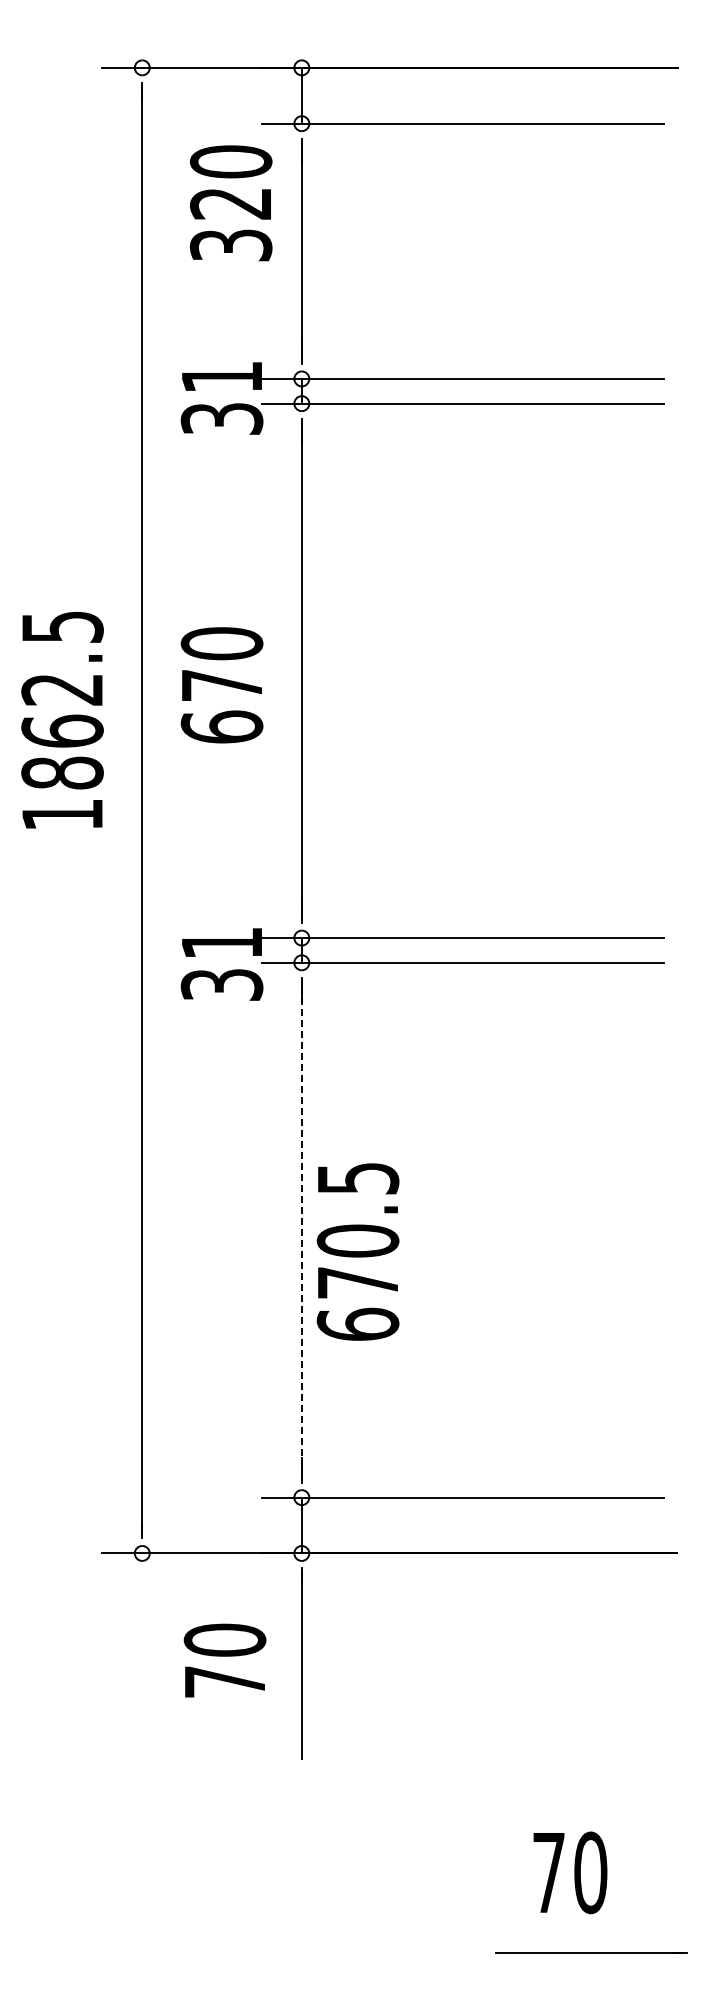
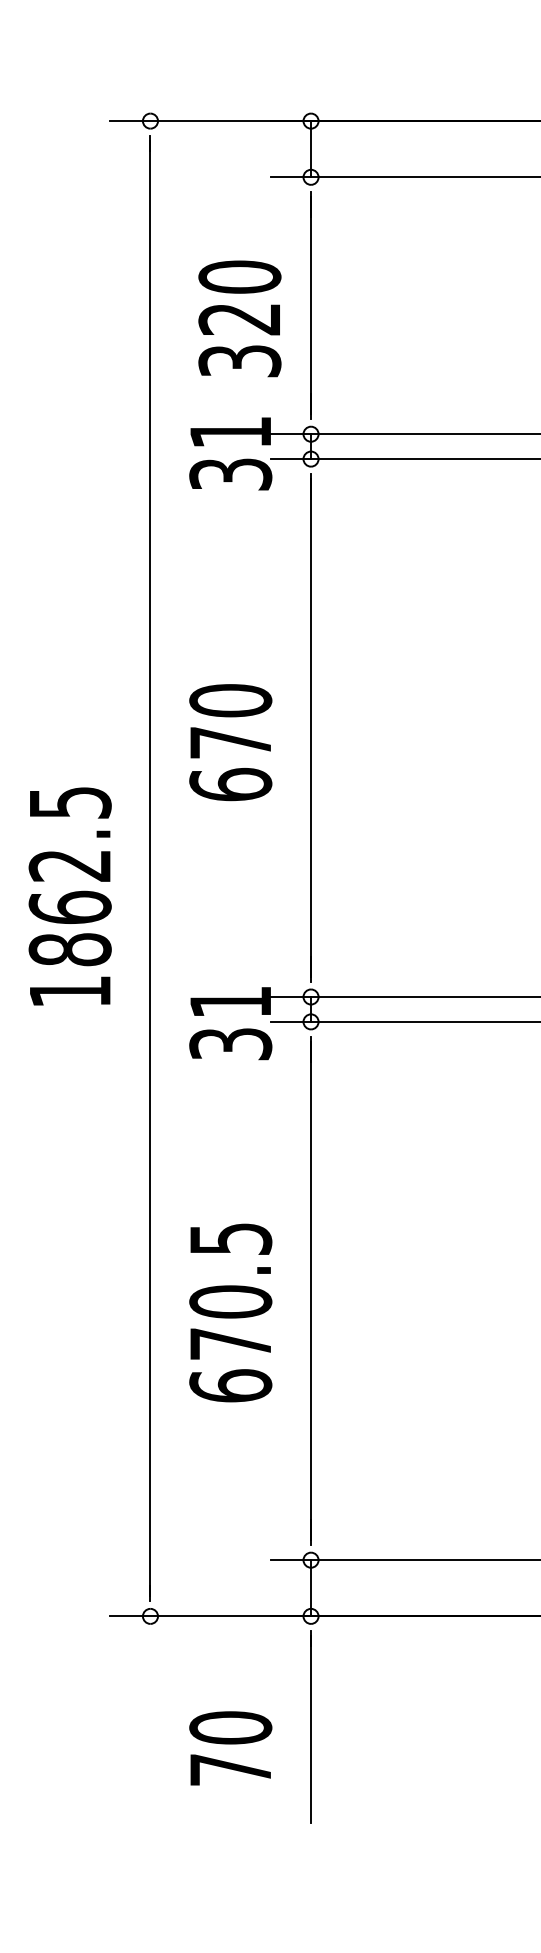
text: (230, 203) -> (239, 319), moved
text: (62, 720) -> (70, 896), moved
line: (301, 1229) -> (310, 1290), dashed -> solid
text: (357, 1251) -> (230, 1312), moved
text: (224, 1660) -> (230, 1748), moved

